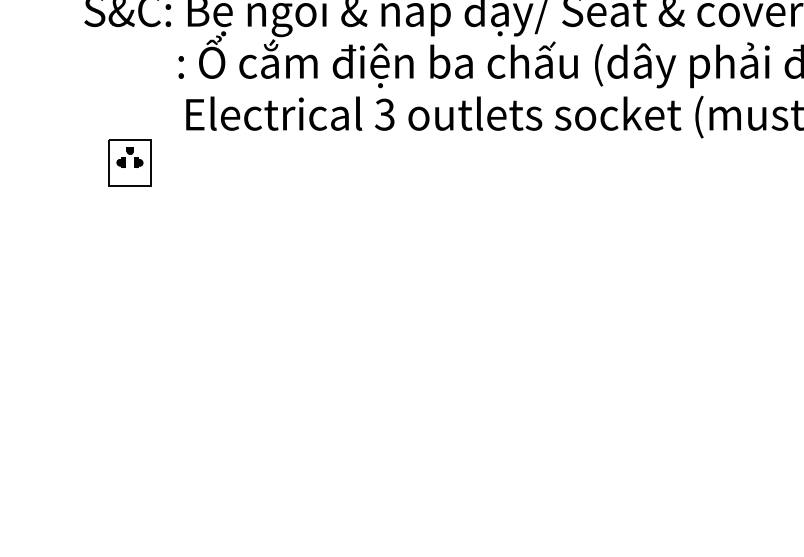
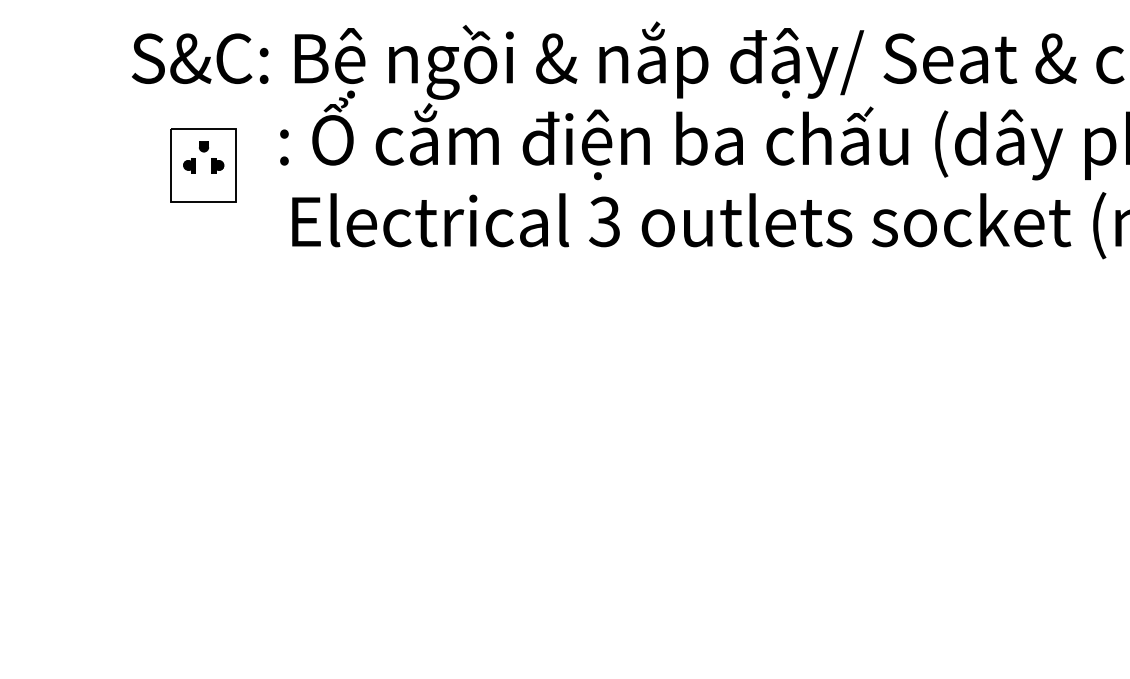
part: (129, 162) -> (202, 164), moved

